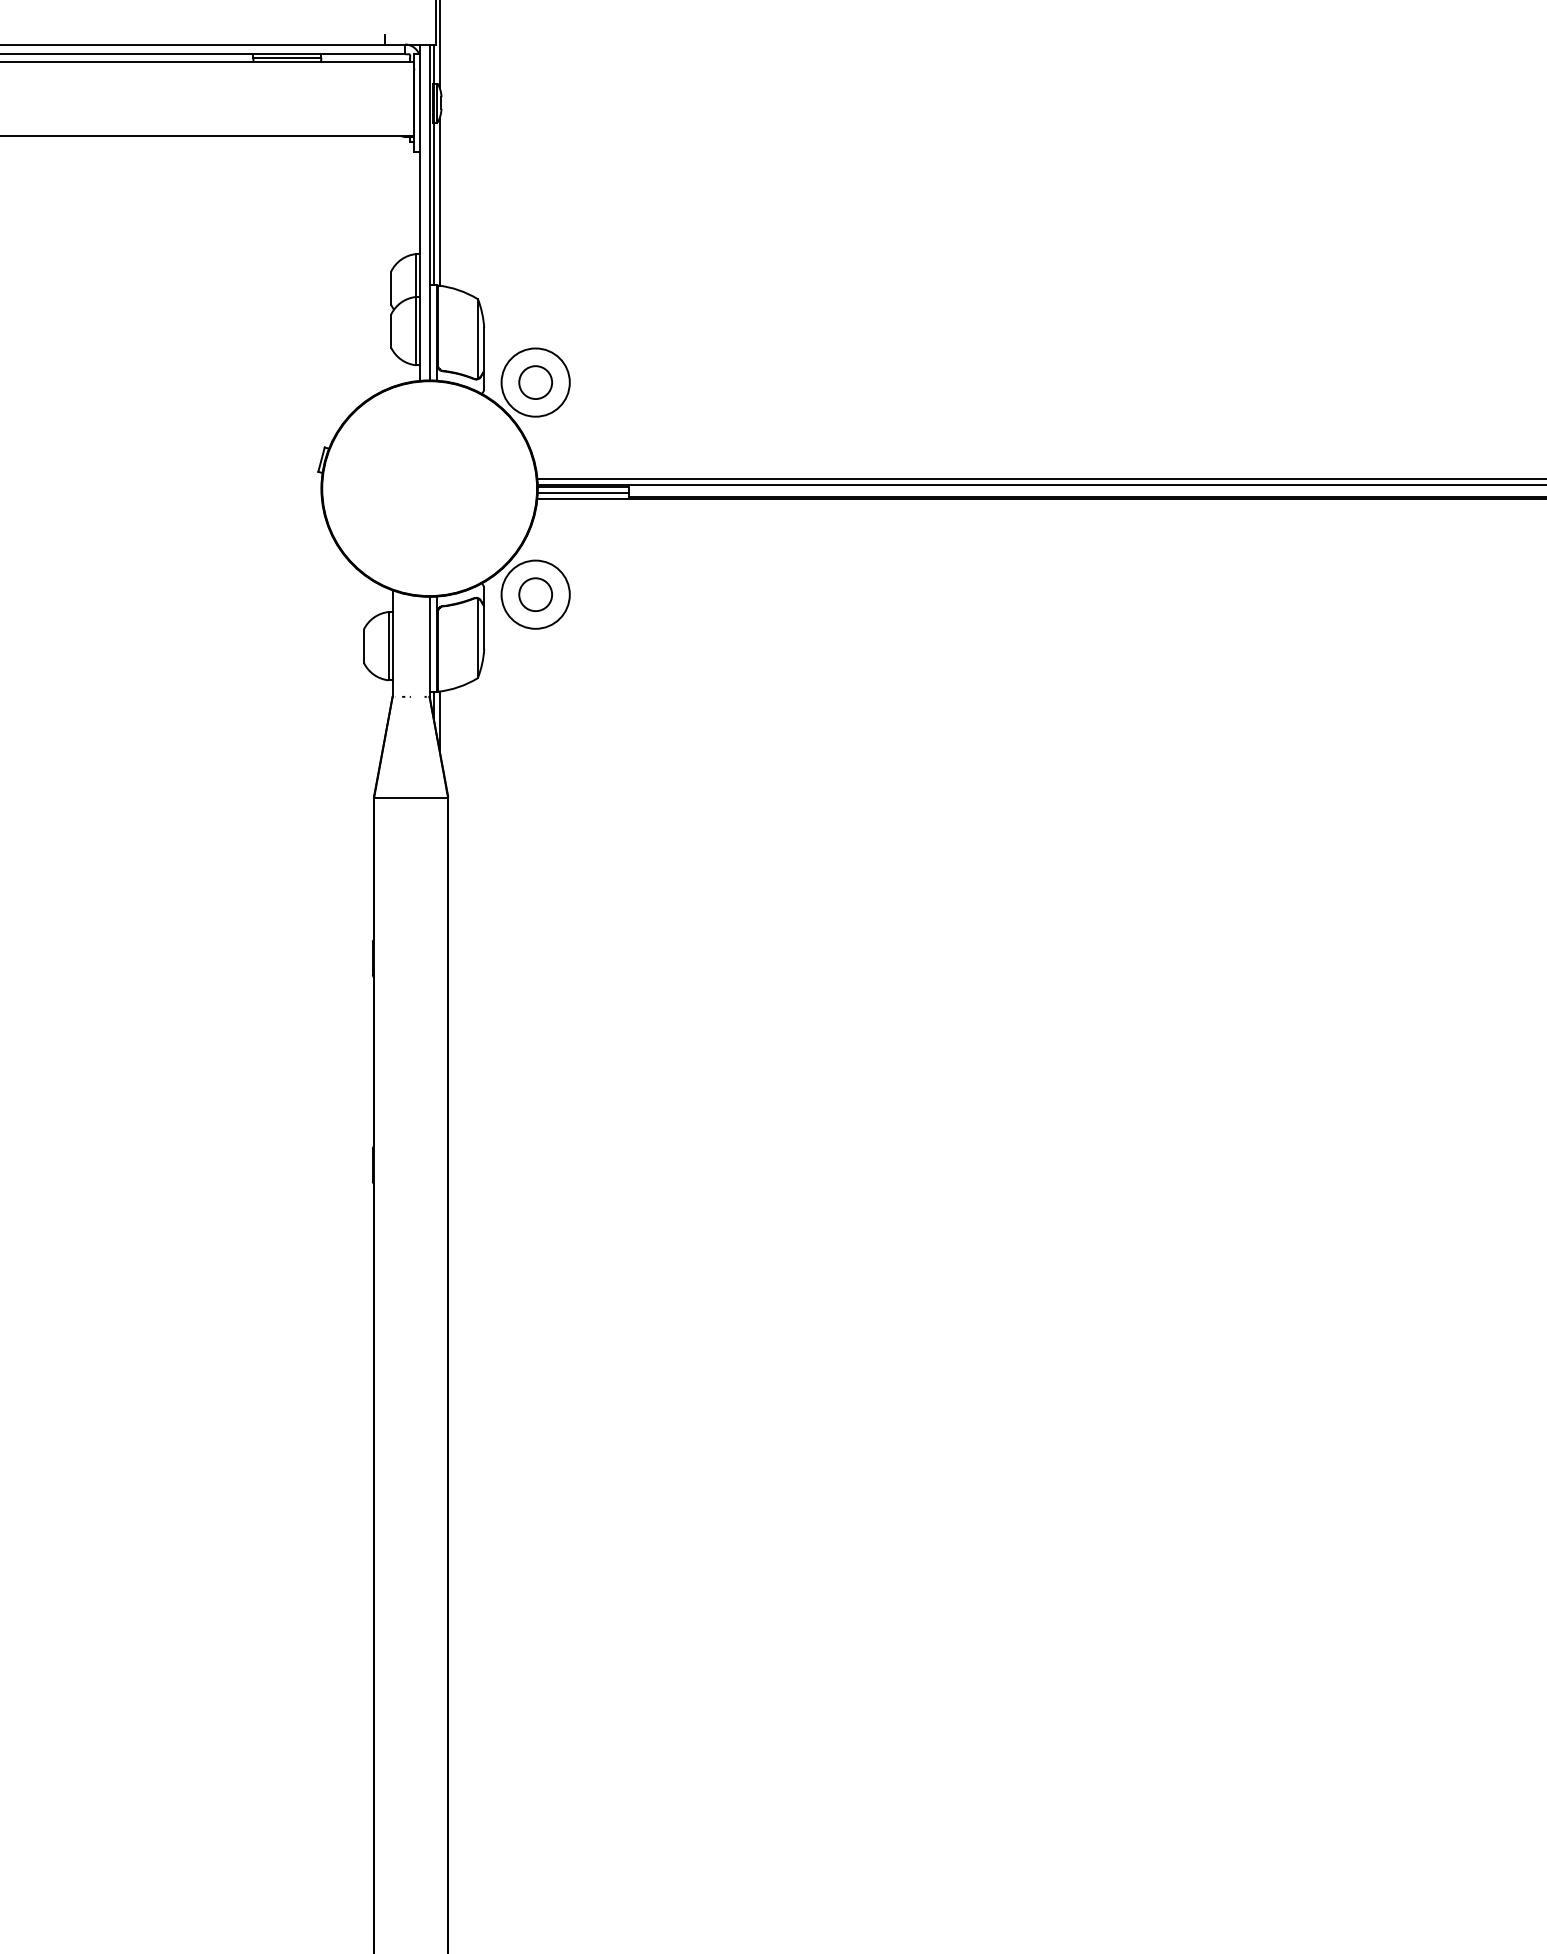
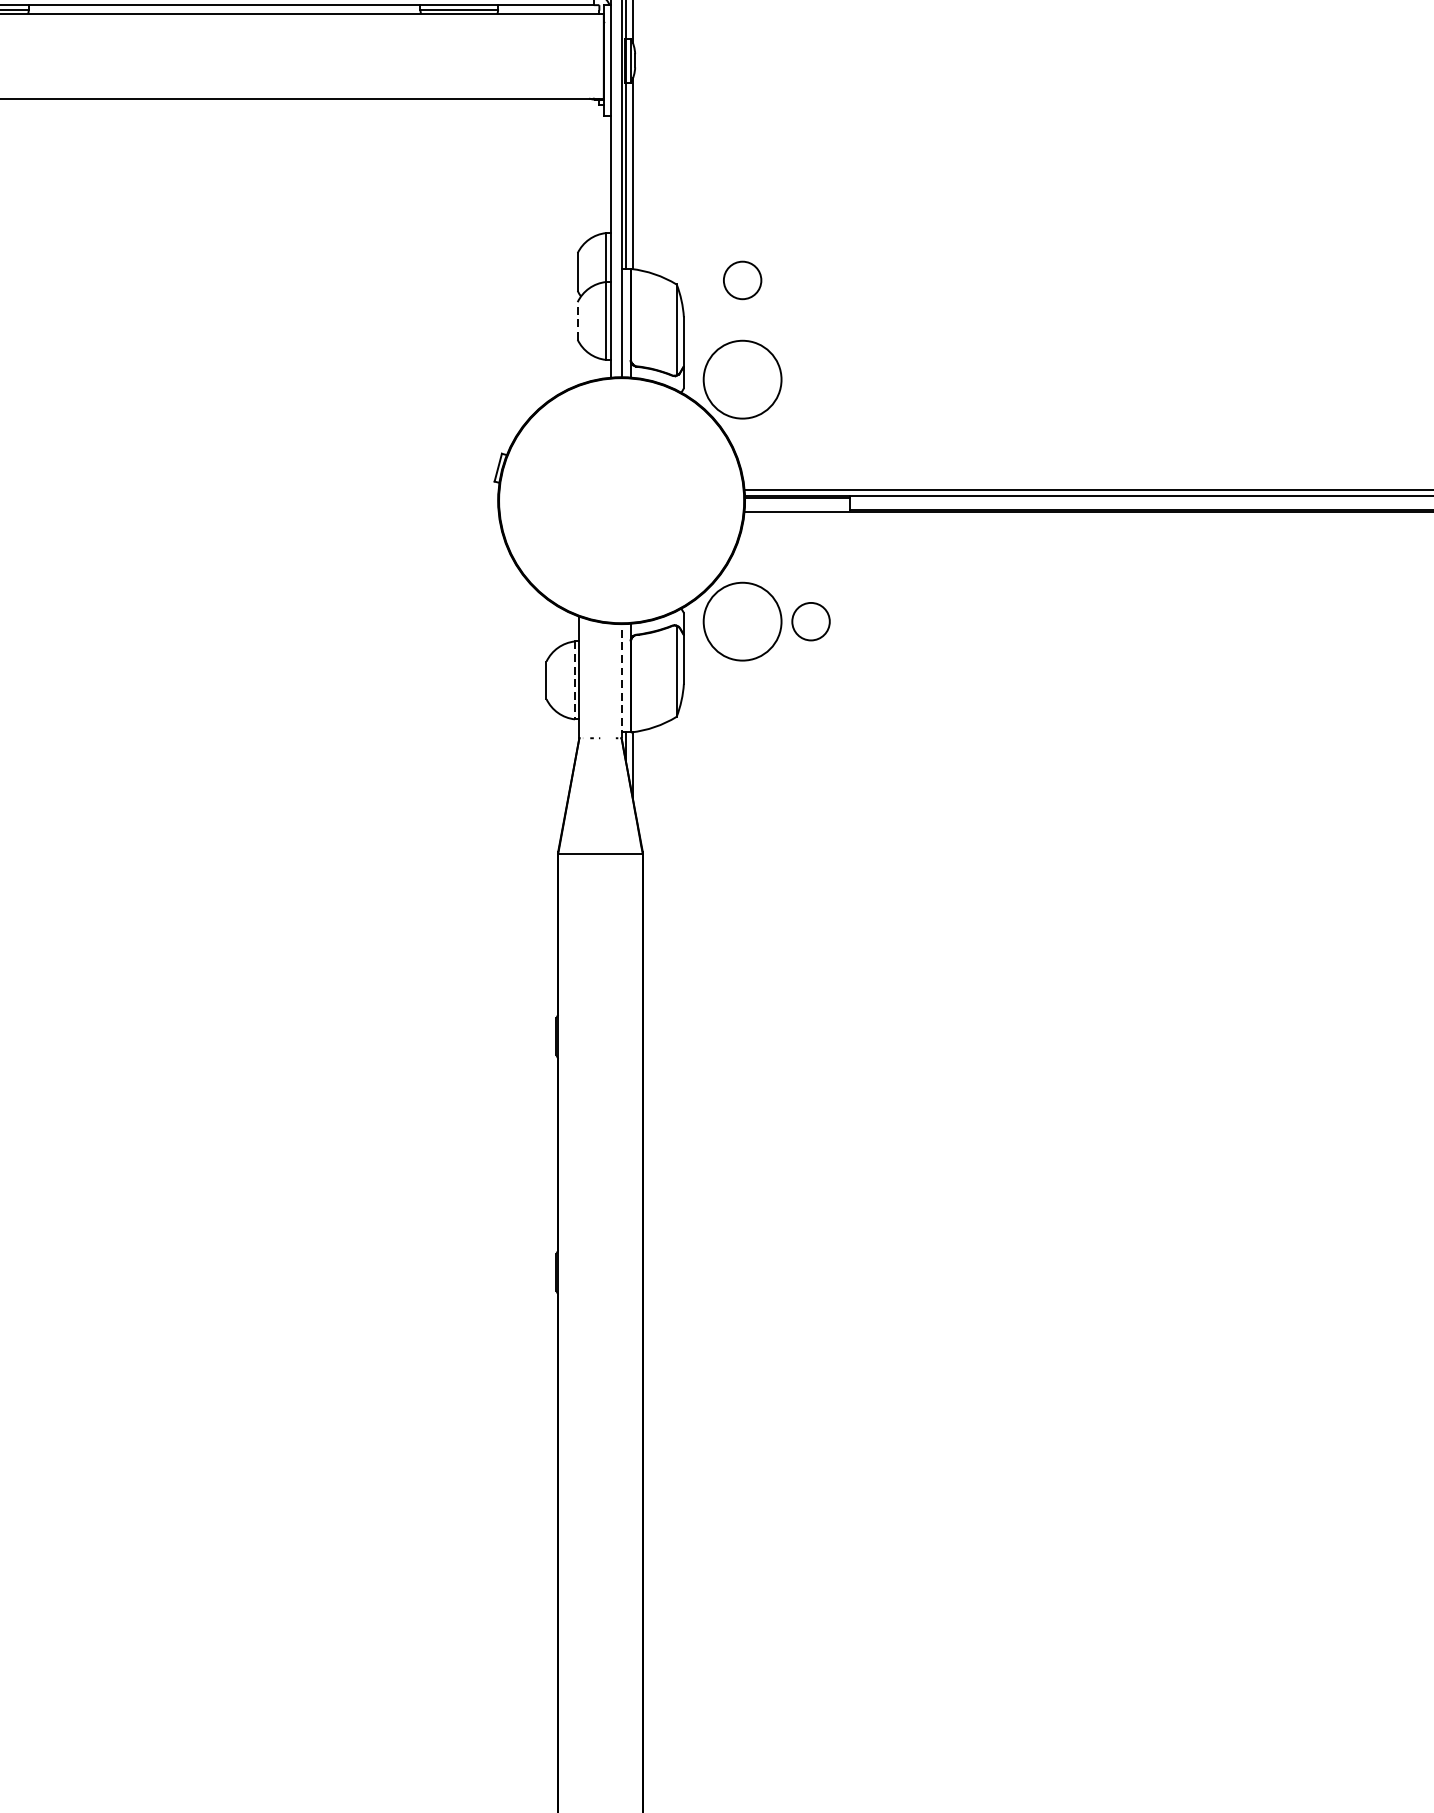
line: (391, 330) -> (578, 320), solid -> dashed
circle: (535, 382) -> (742, 280), moved
line: (583, 492) -> (797, 505), removed
circle: (535, 594) -> (810, 621), moved
line: (388, 646) -> (574, 680), solid -> dashed
line: (429, 646) -> (621, 680), solid -> dashed

